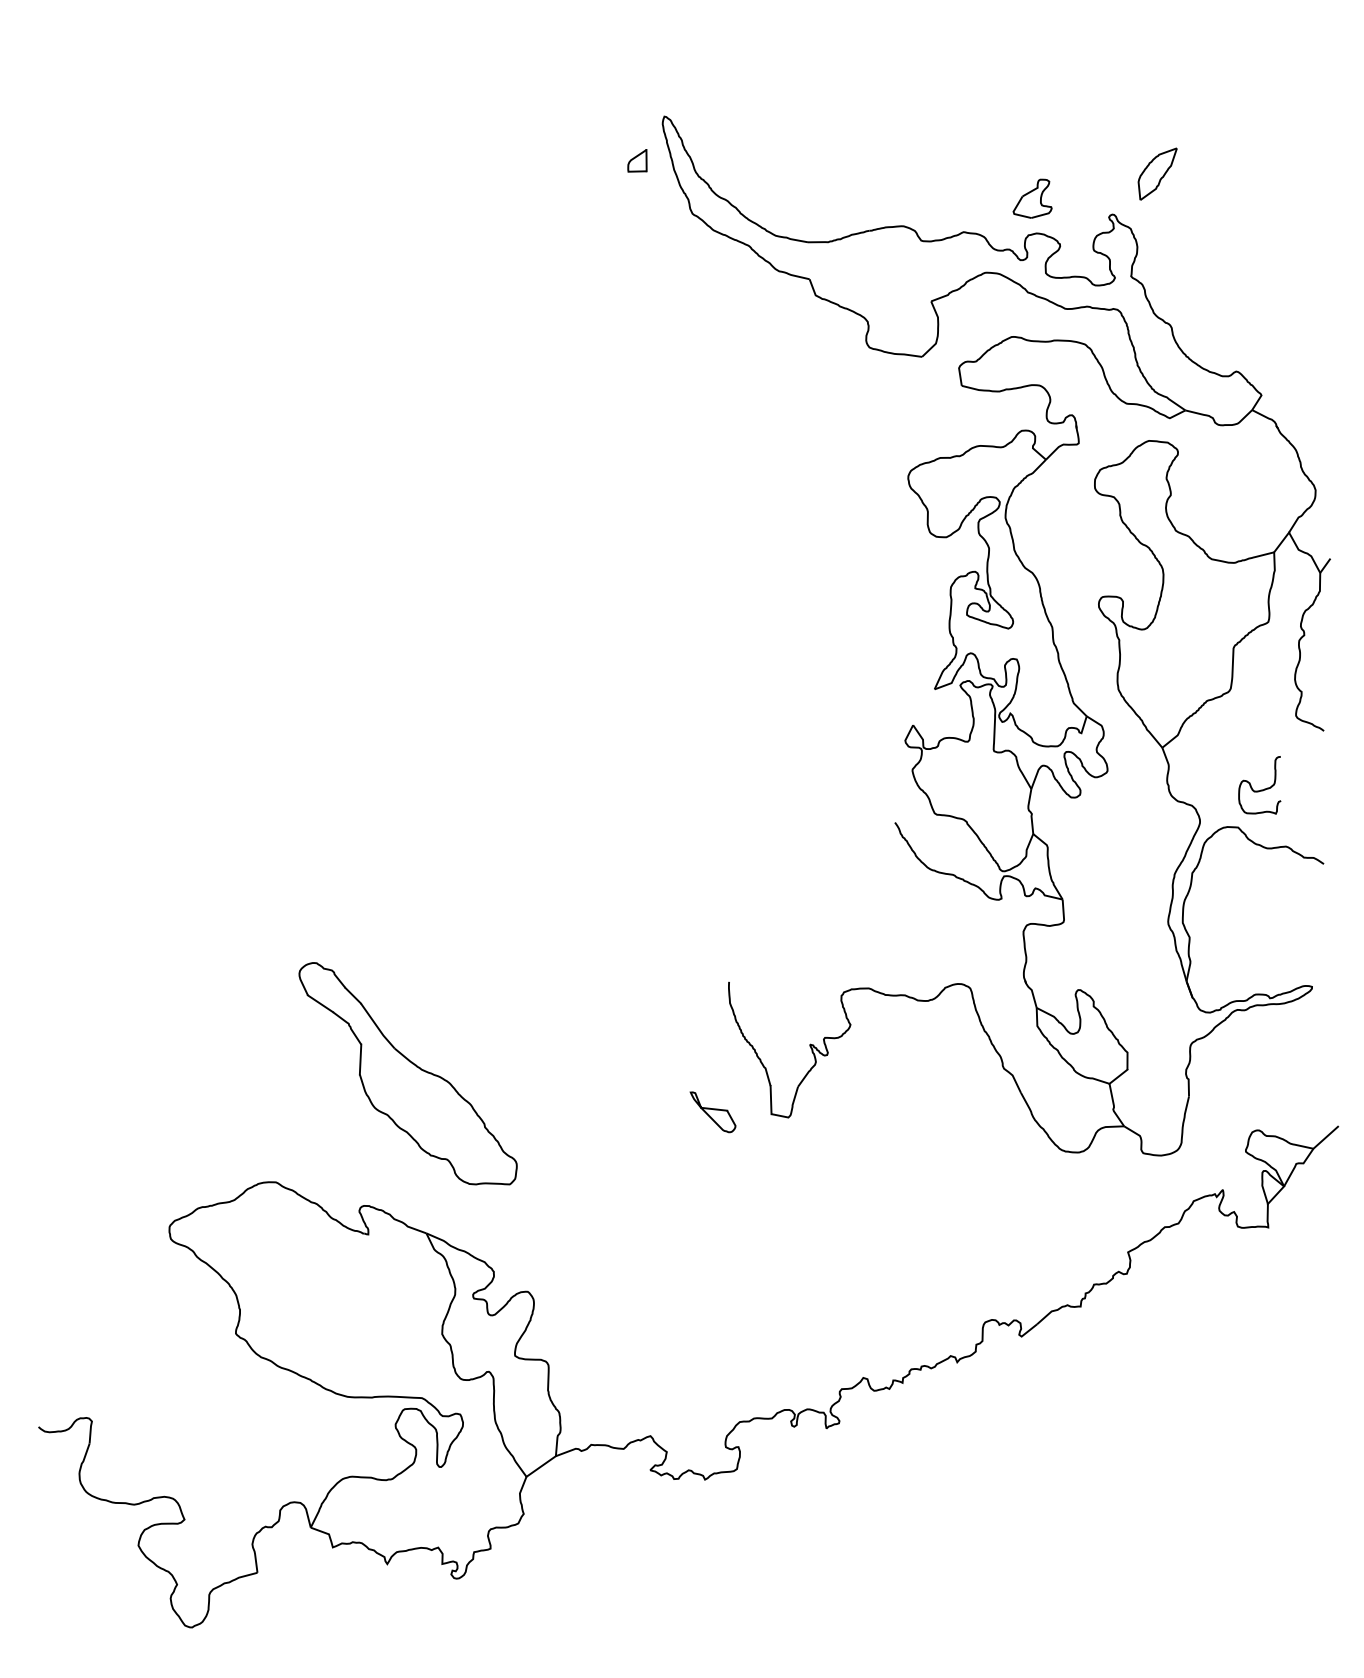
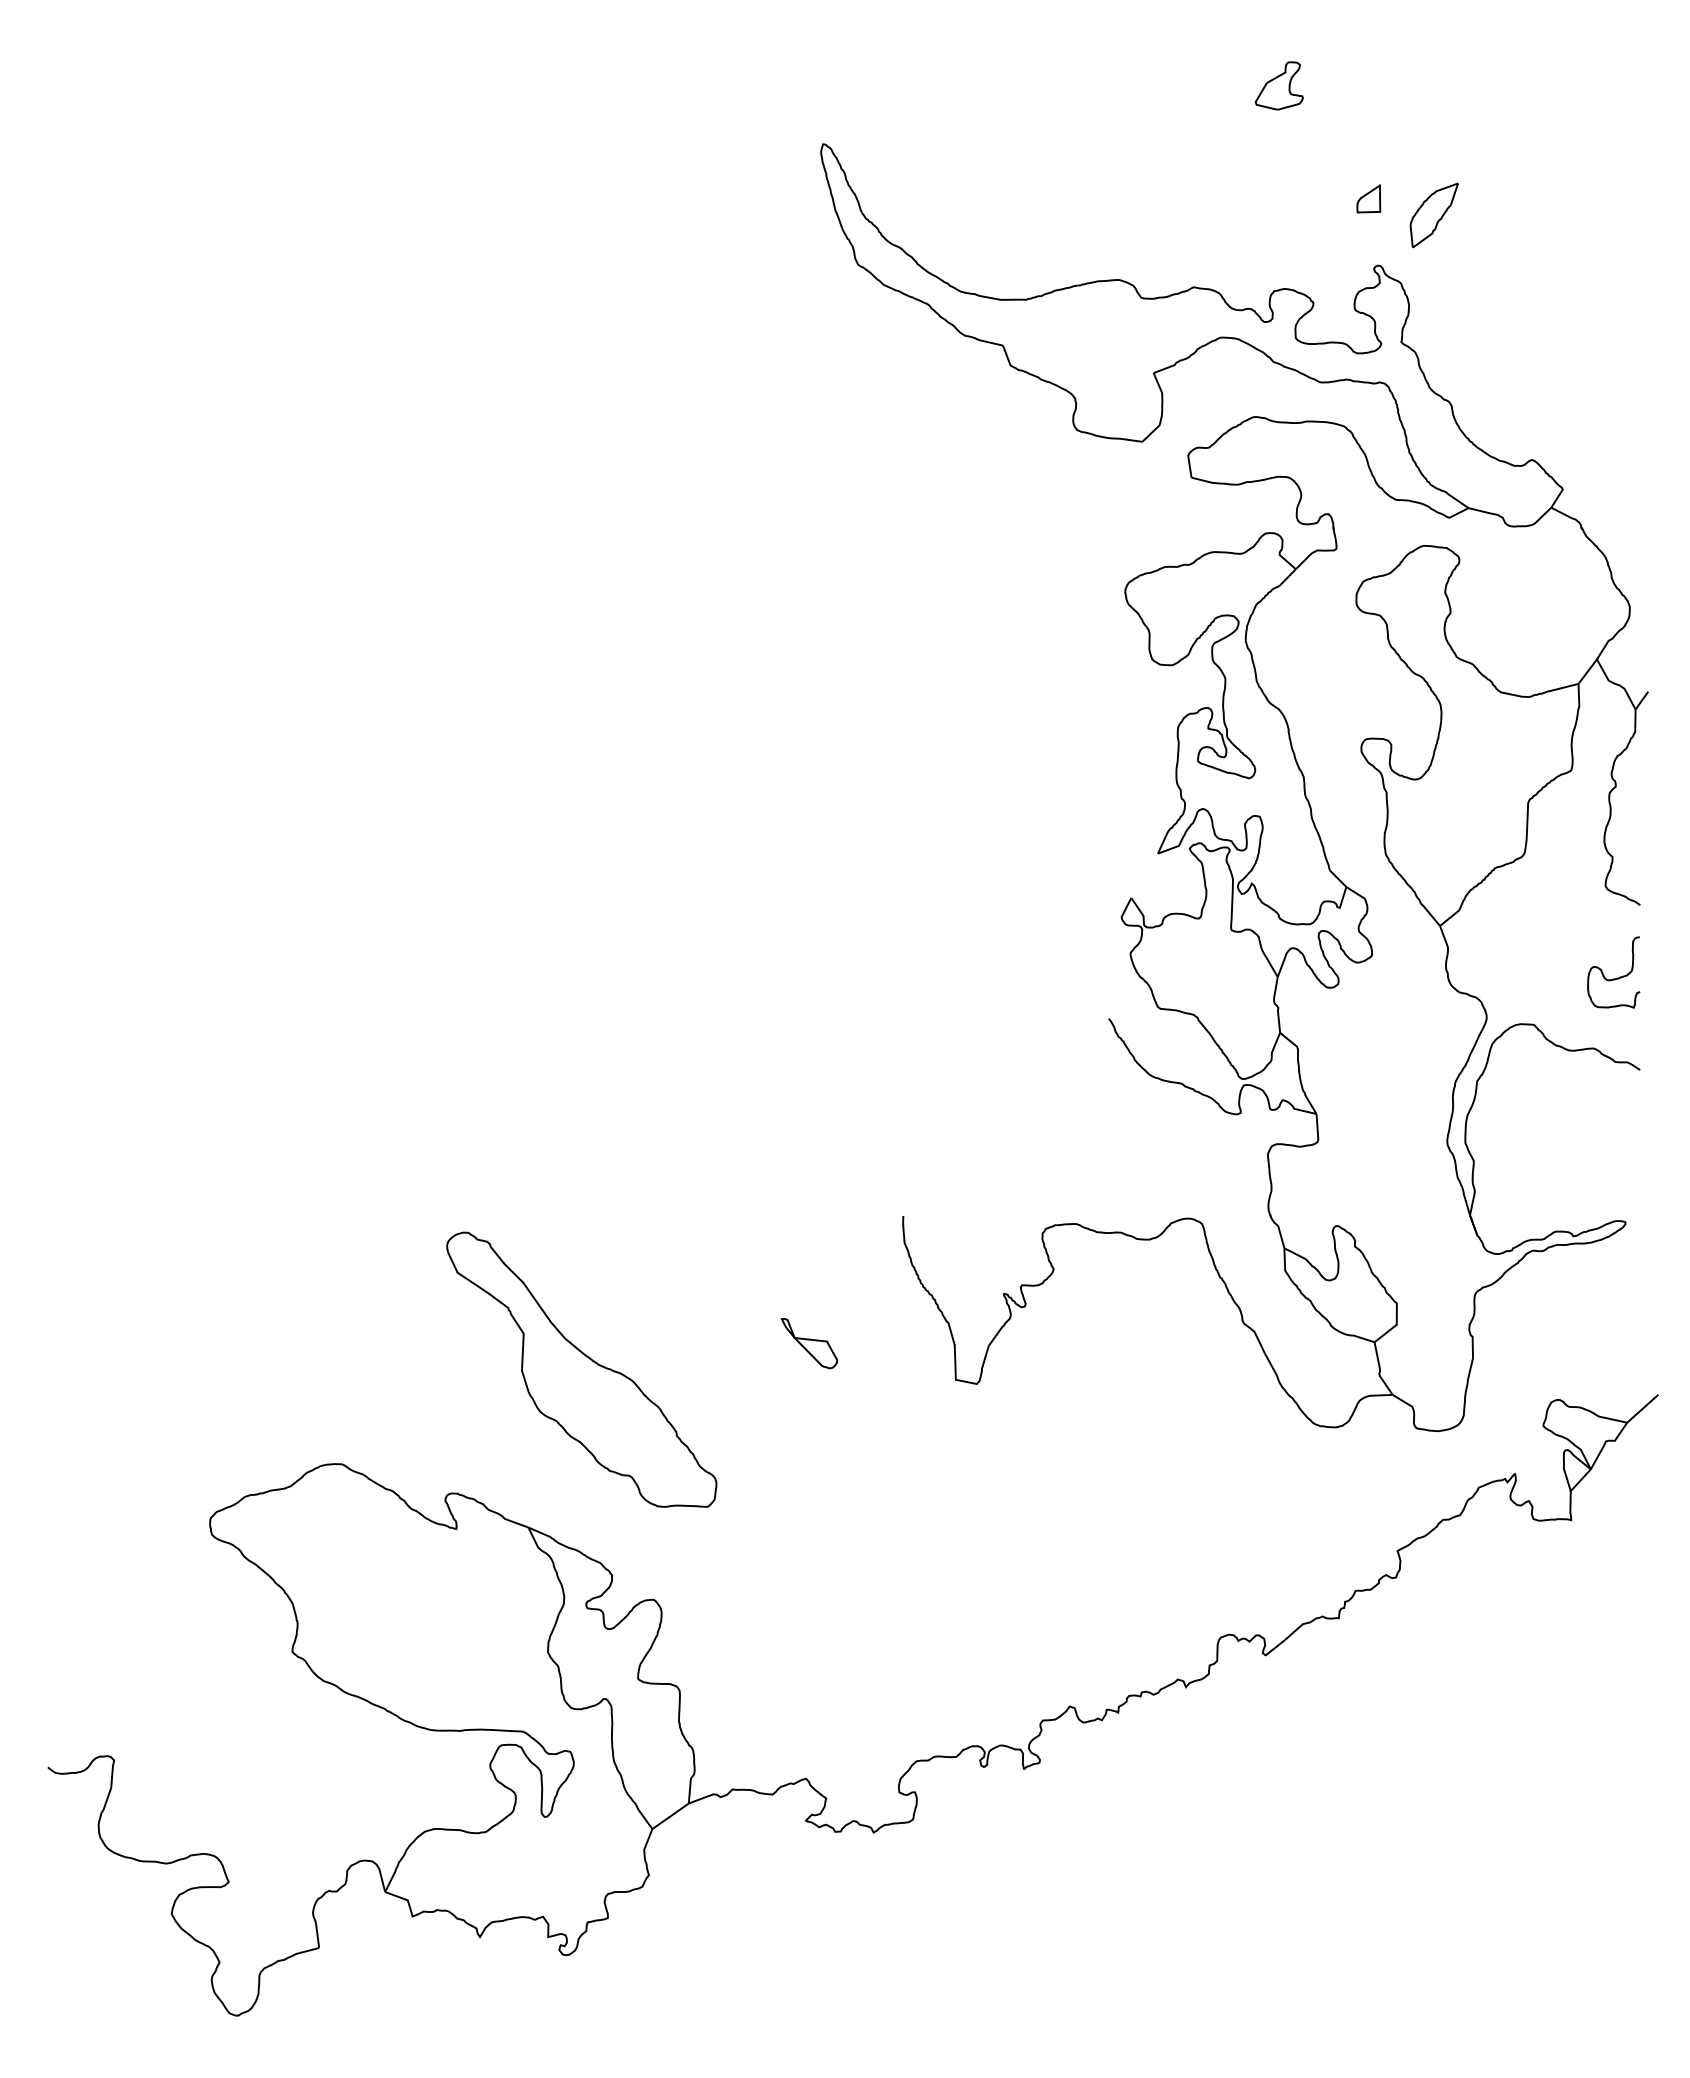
part: (637, 160) -> (1368, 198), moved
part: (1031, 198) -> (1278, 85), moved
curve: (1259, 790) -> (1613, 978), moved
part: (407, 1073) -> (581, 1369), moved
part: (713, 1112) -> (809, 1343), moved

